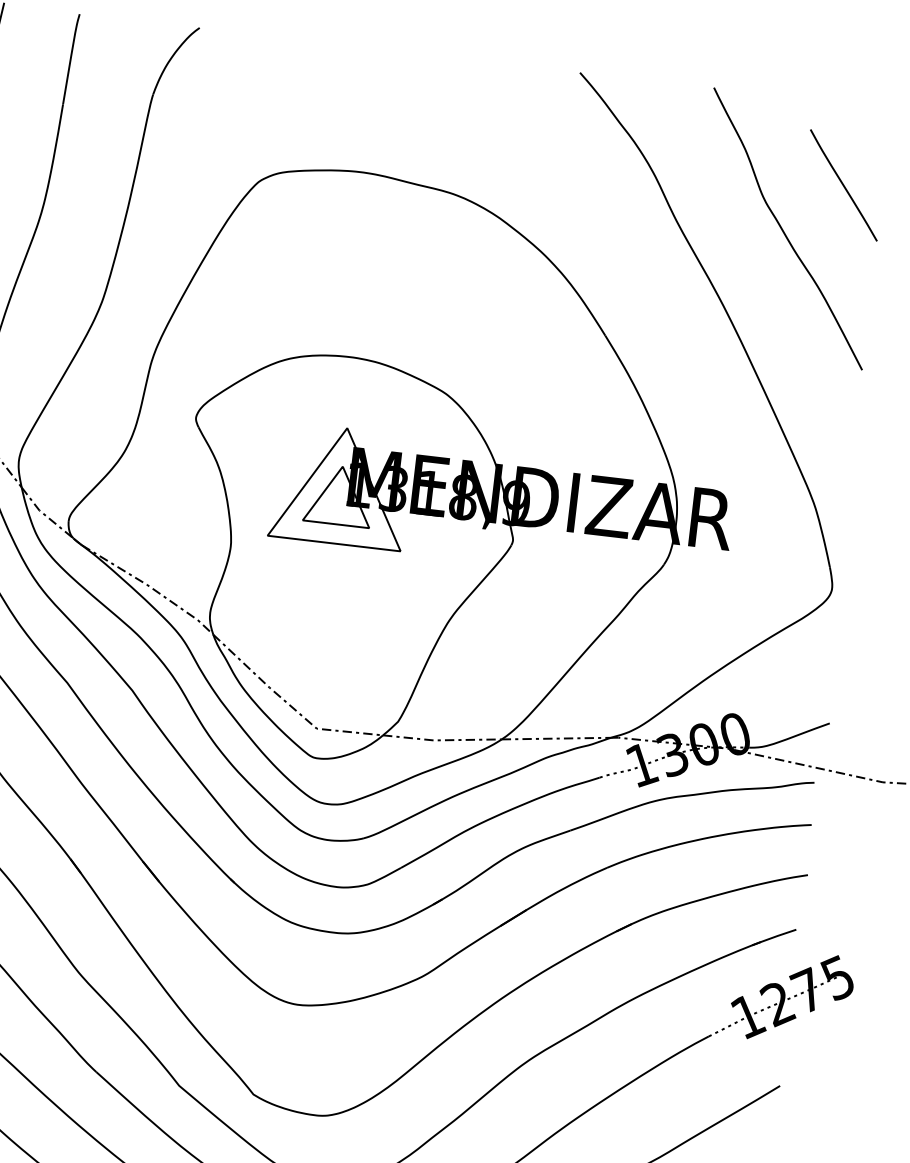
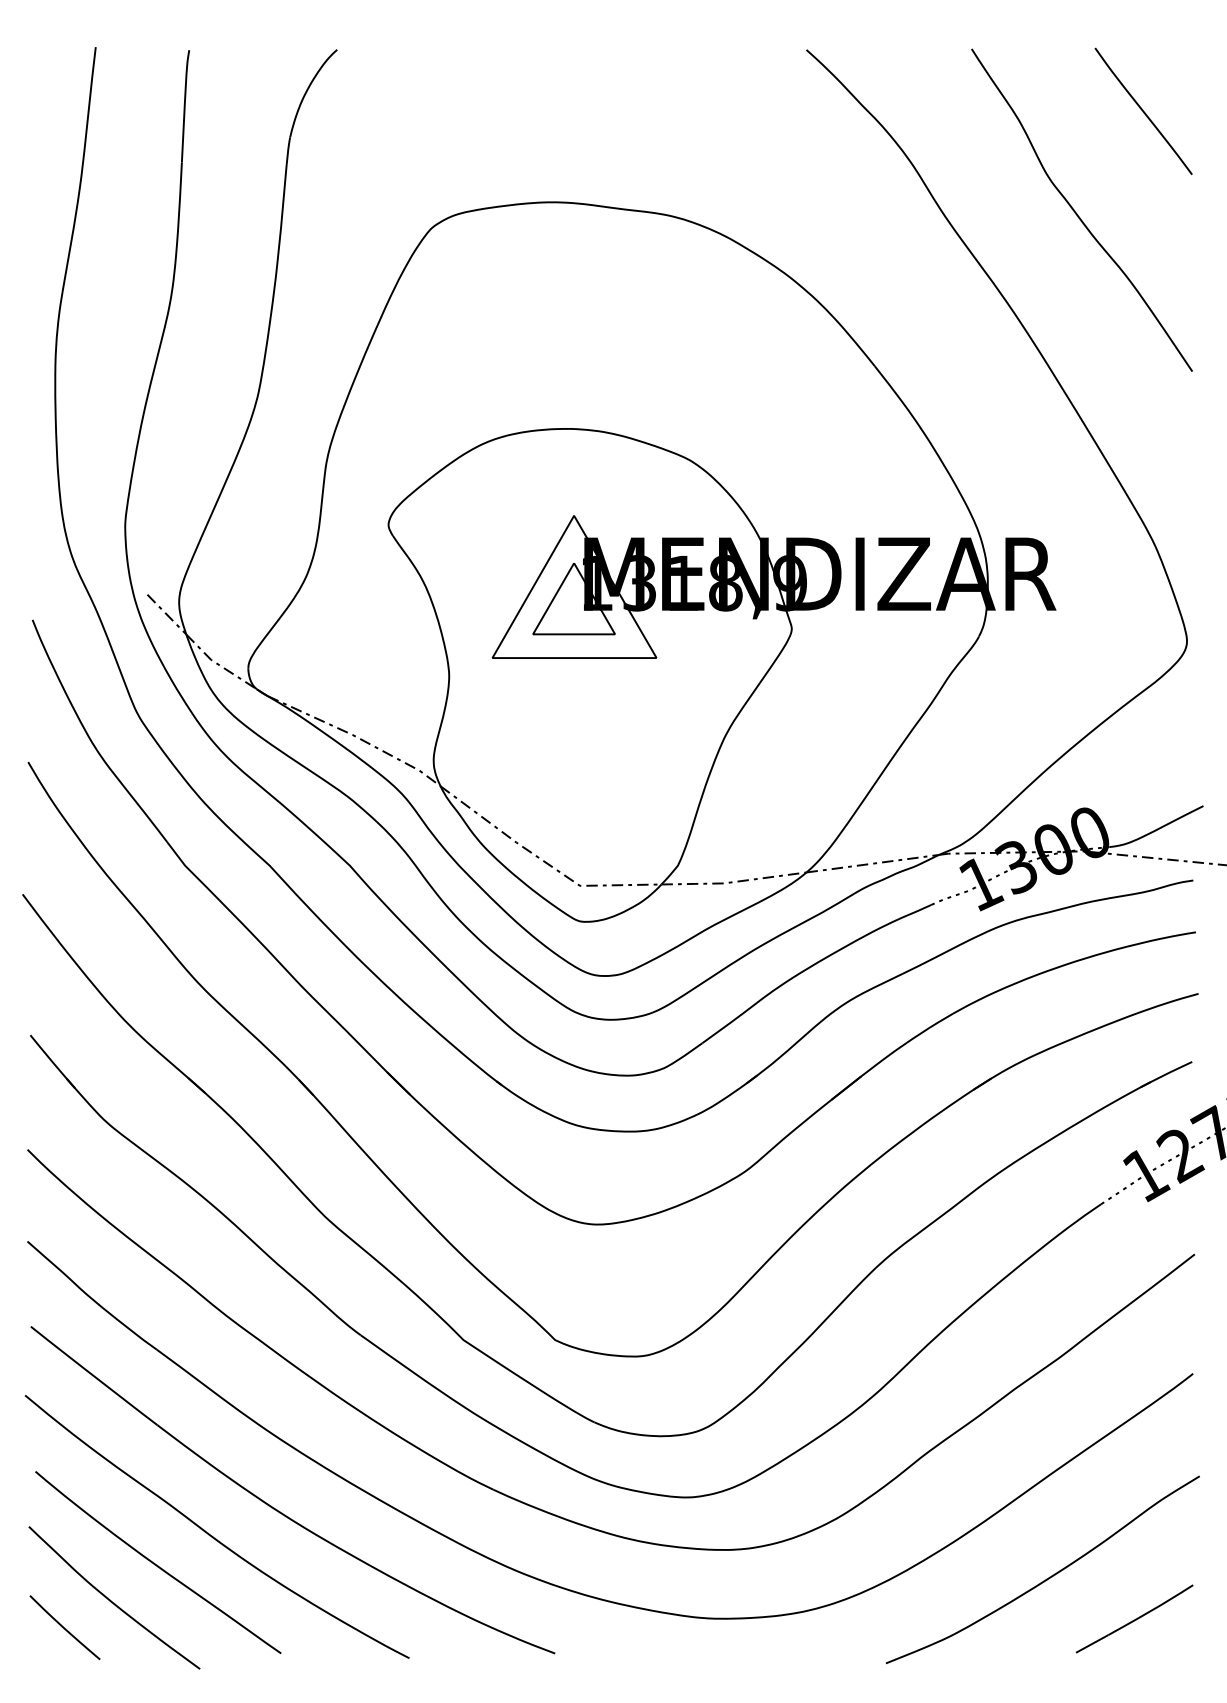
curve: (843, 184) -> (1143, 110), moved

